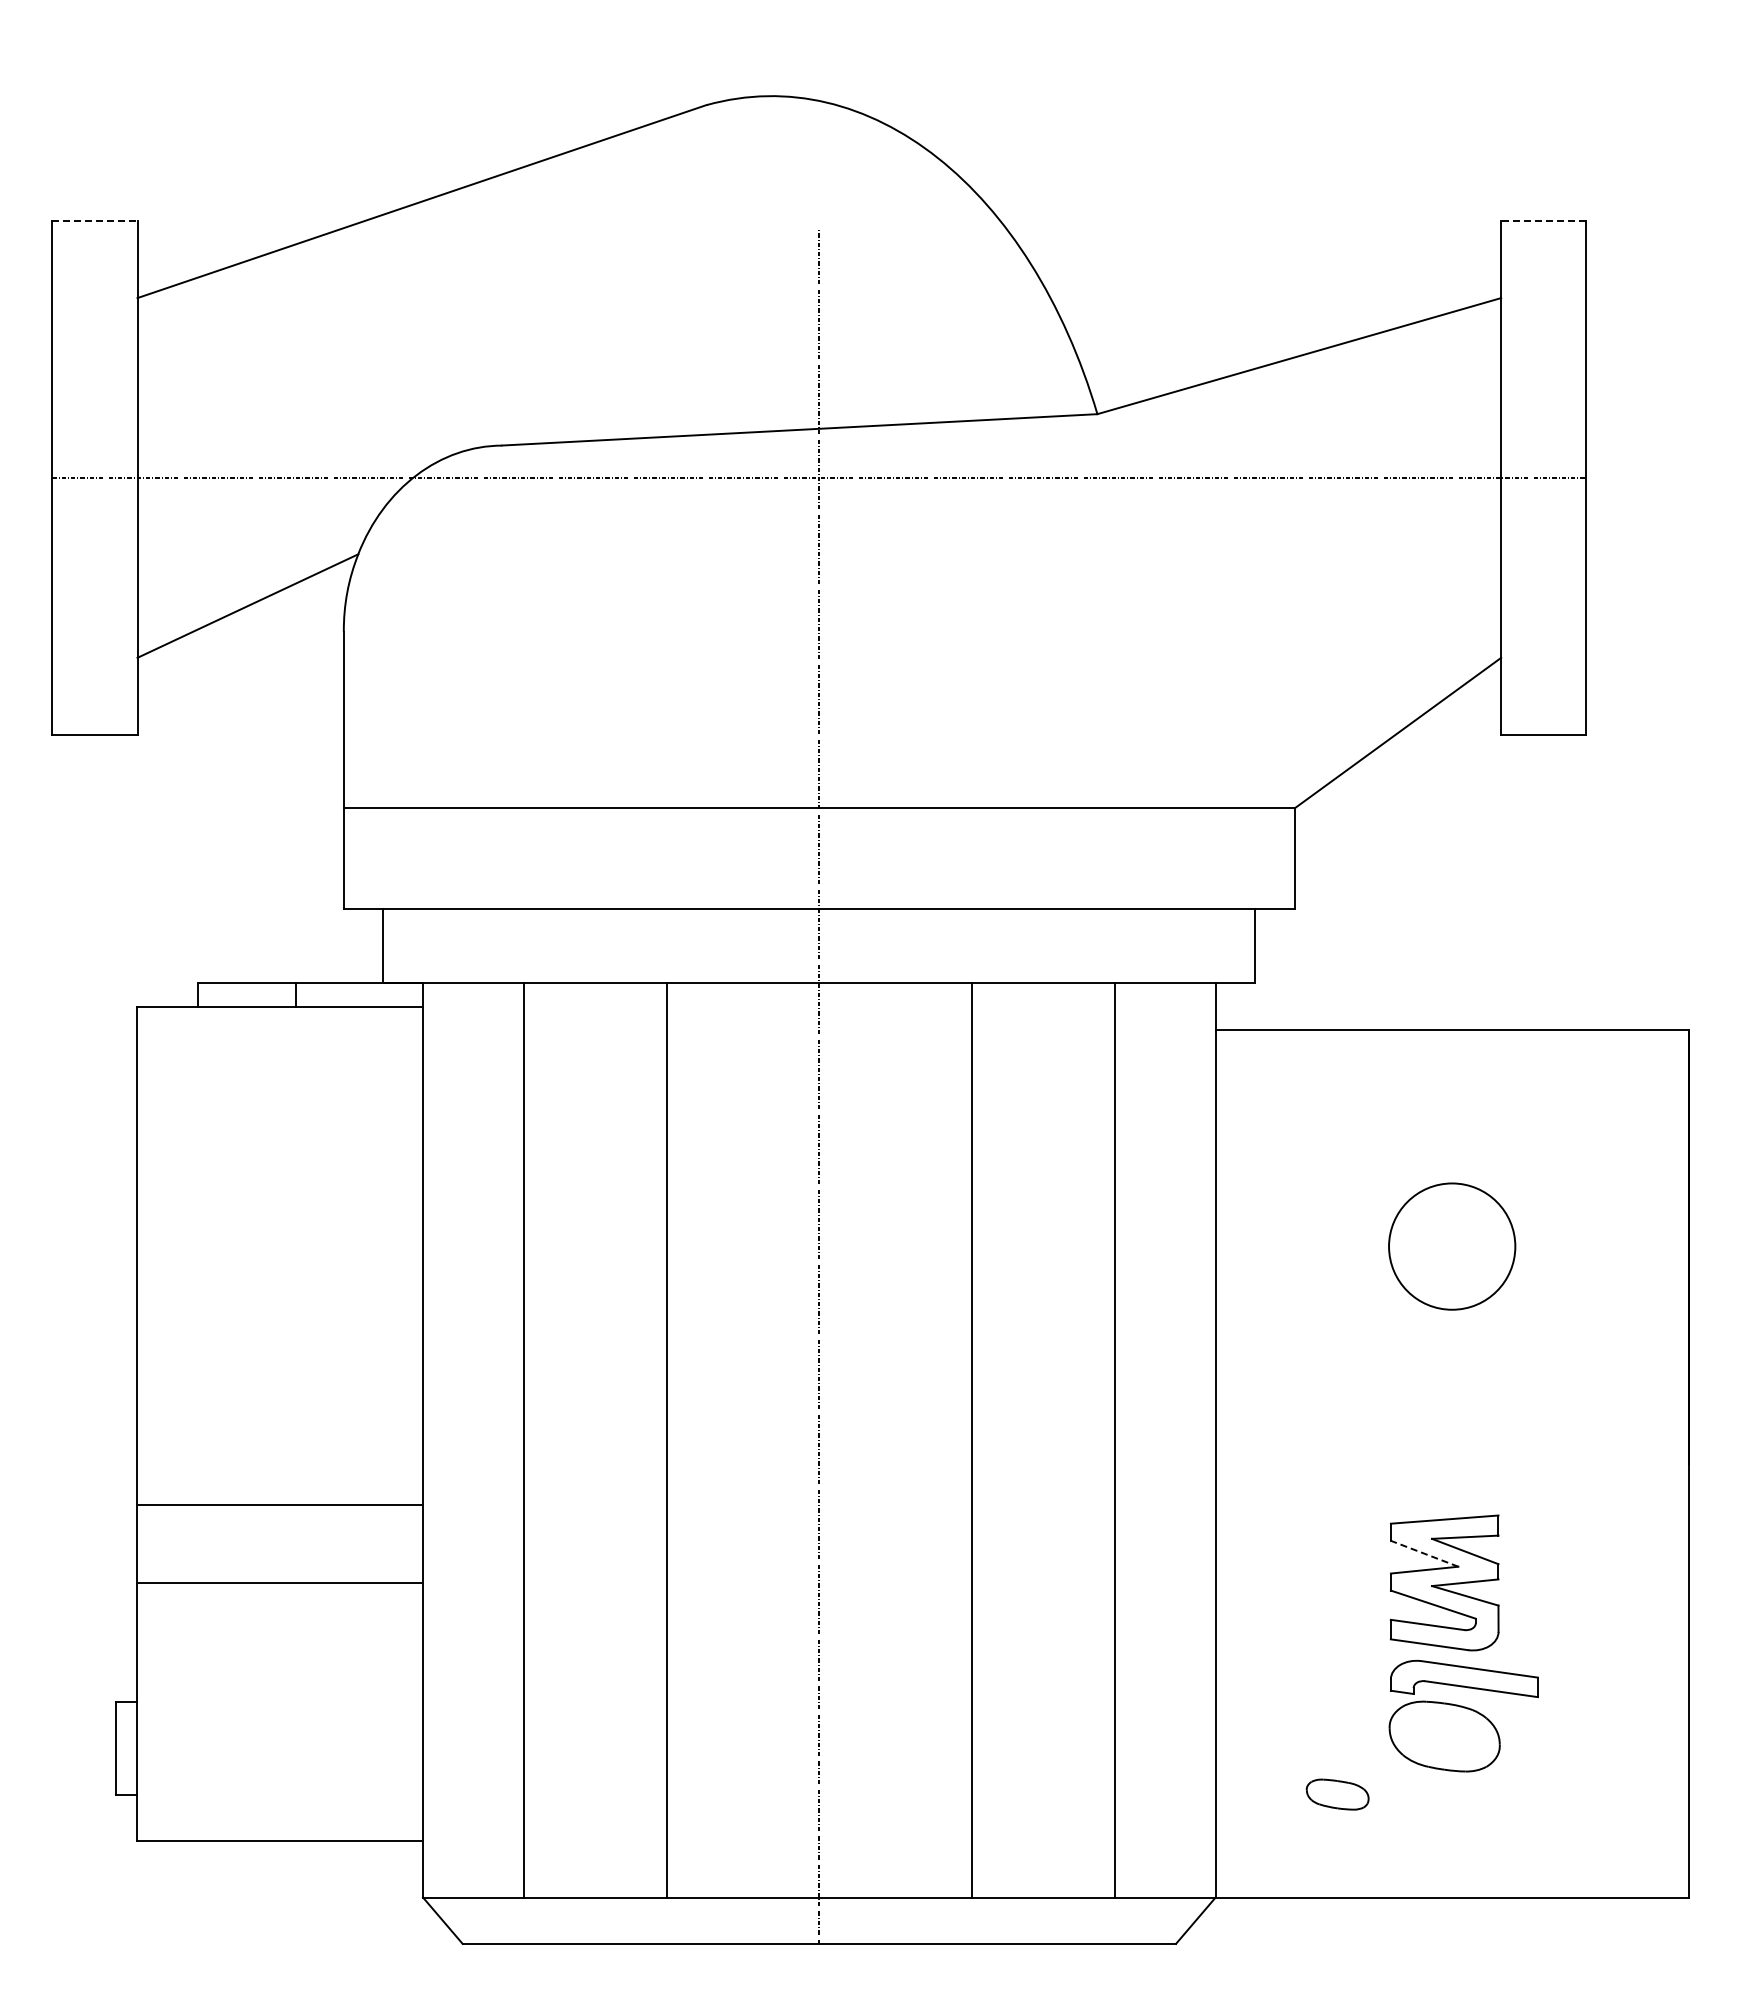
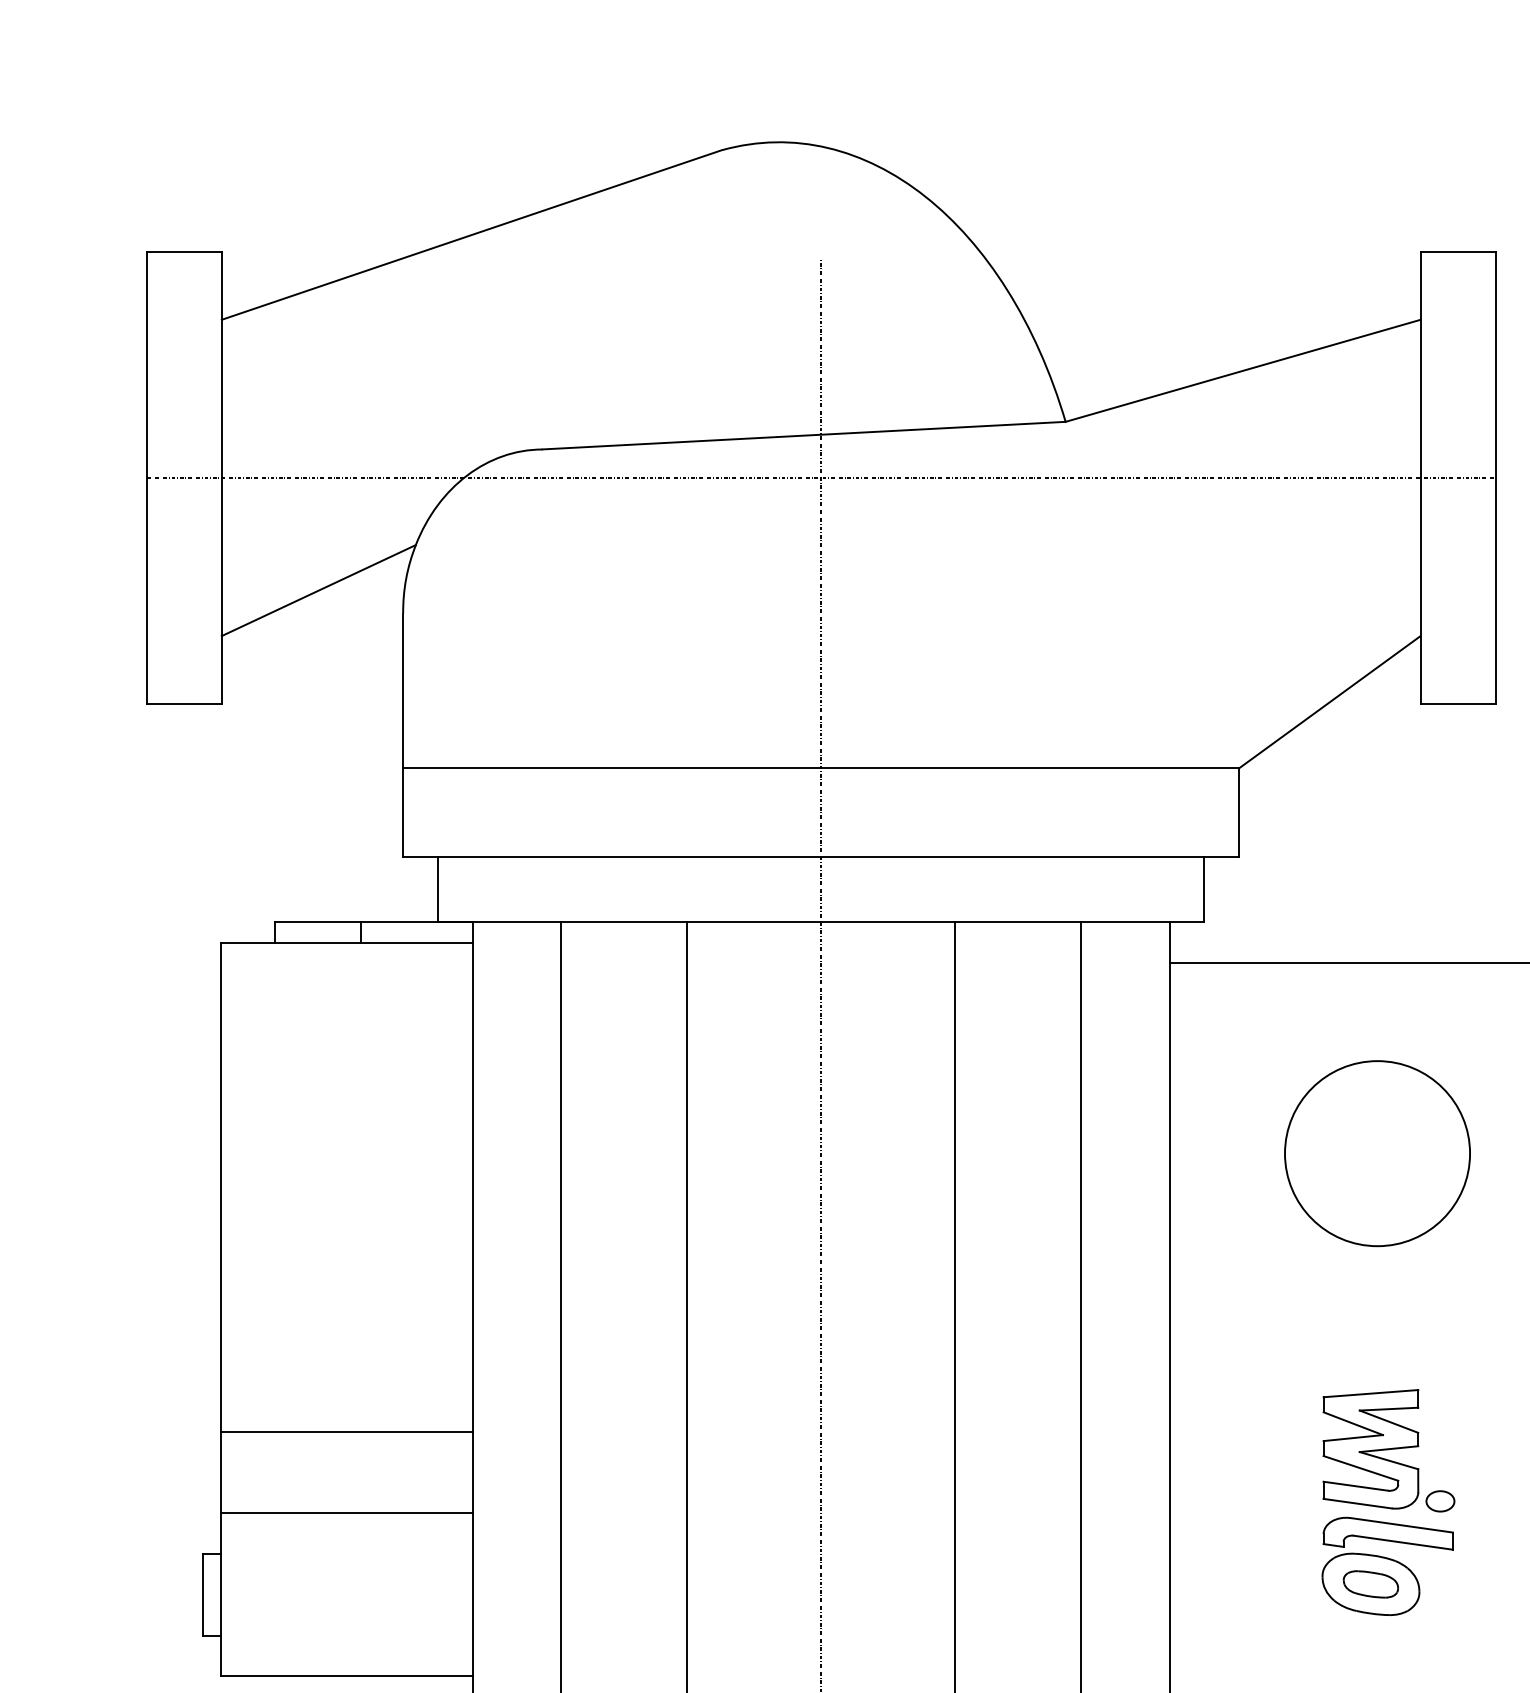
line: (94, 220) -> (183, 251), dashed -> solid
line: (1543, 220) -> (1457, 251), dashed -> solid
circle: (1451, 1246) -> (1376, 1153), size x1.67
line: (279, 1505) -> (346, 1432), moved
line: (1424, 1553) -> (1353, 1423), dashed -> solid
line: (279, 1582) -> (346, 1513), moved
part: (1523, 1641) -> (1440, 1500), added
part: (1337, 1794) -> (1370, 1584), moved

